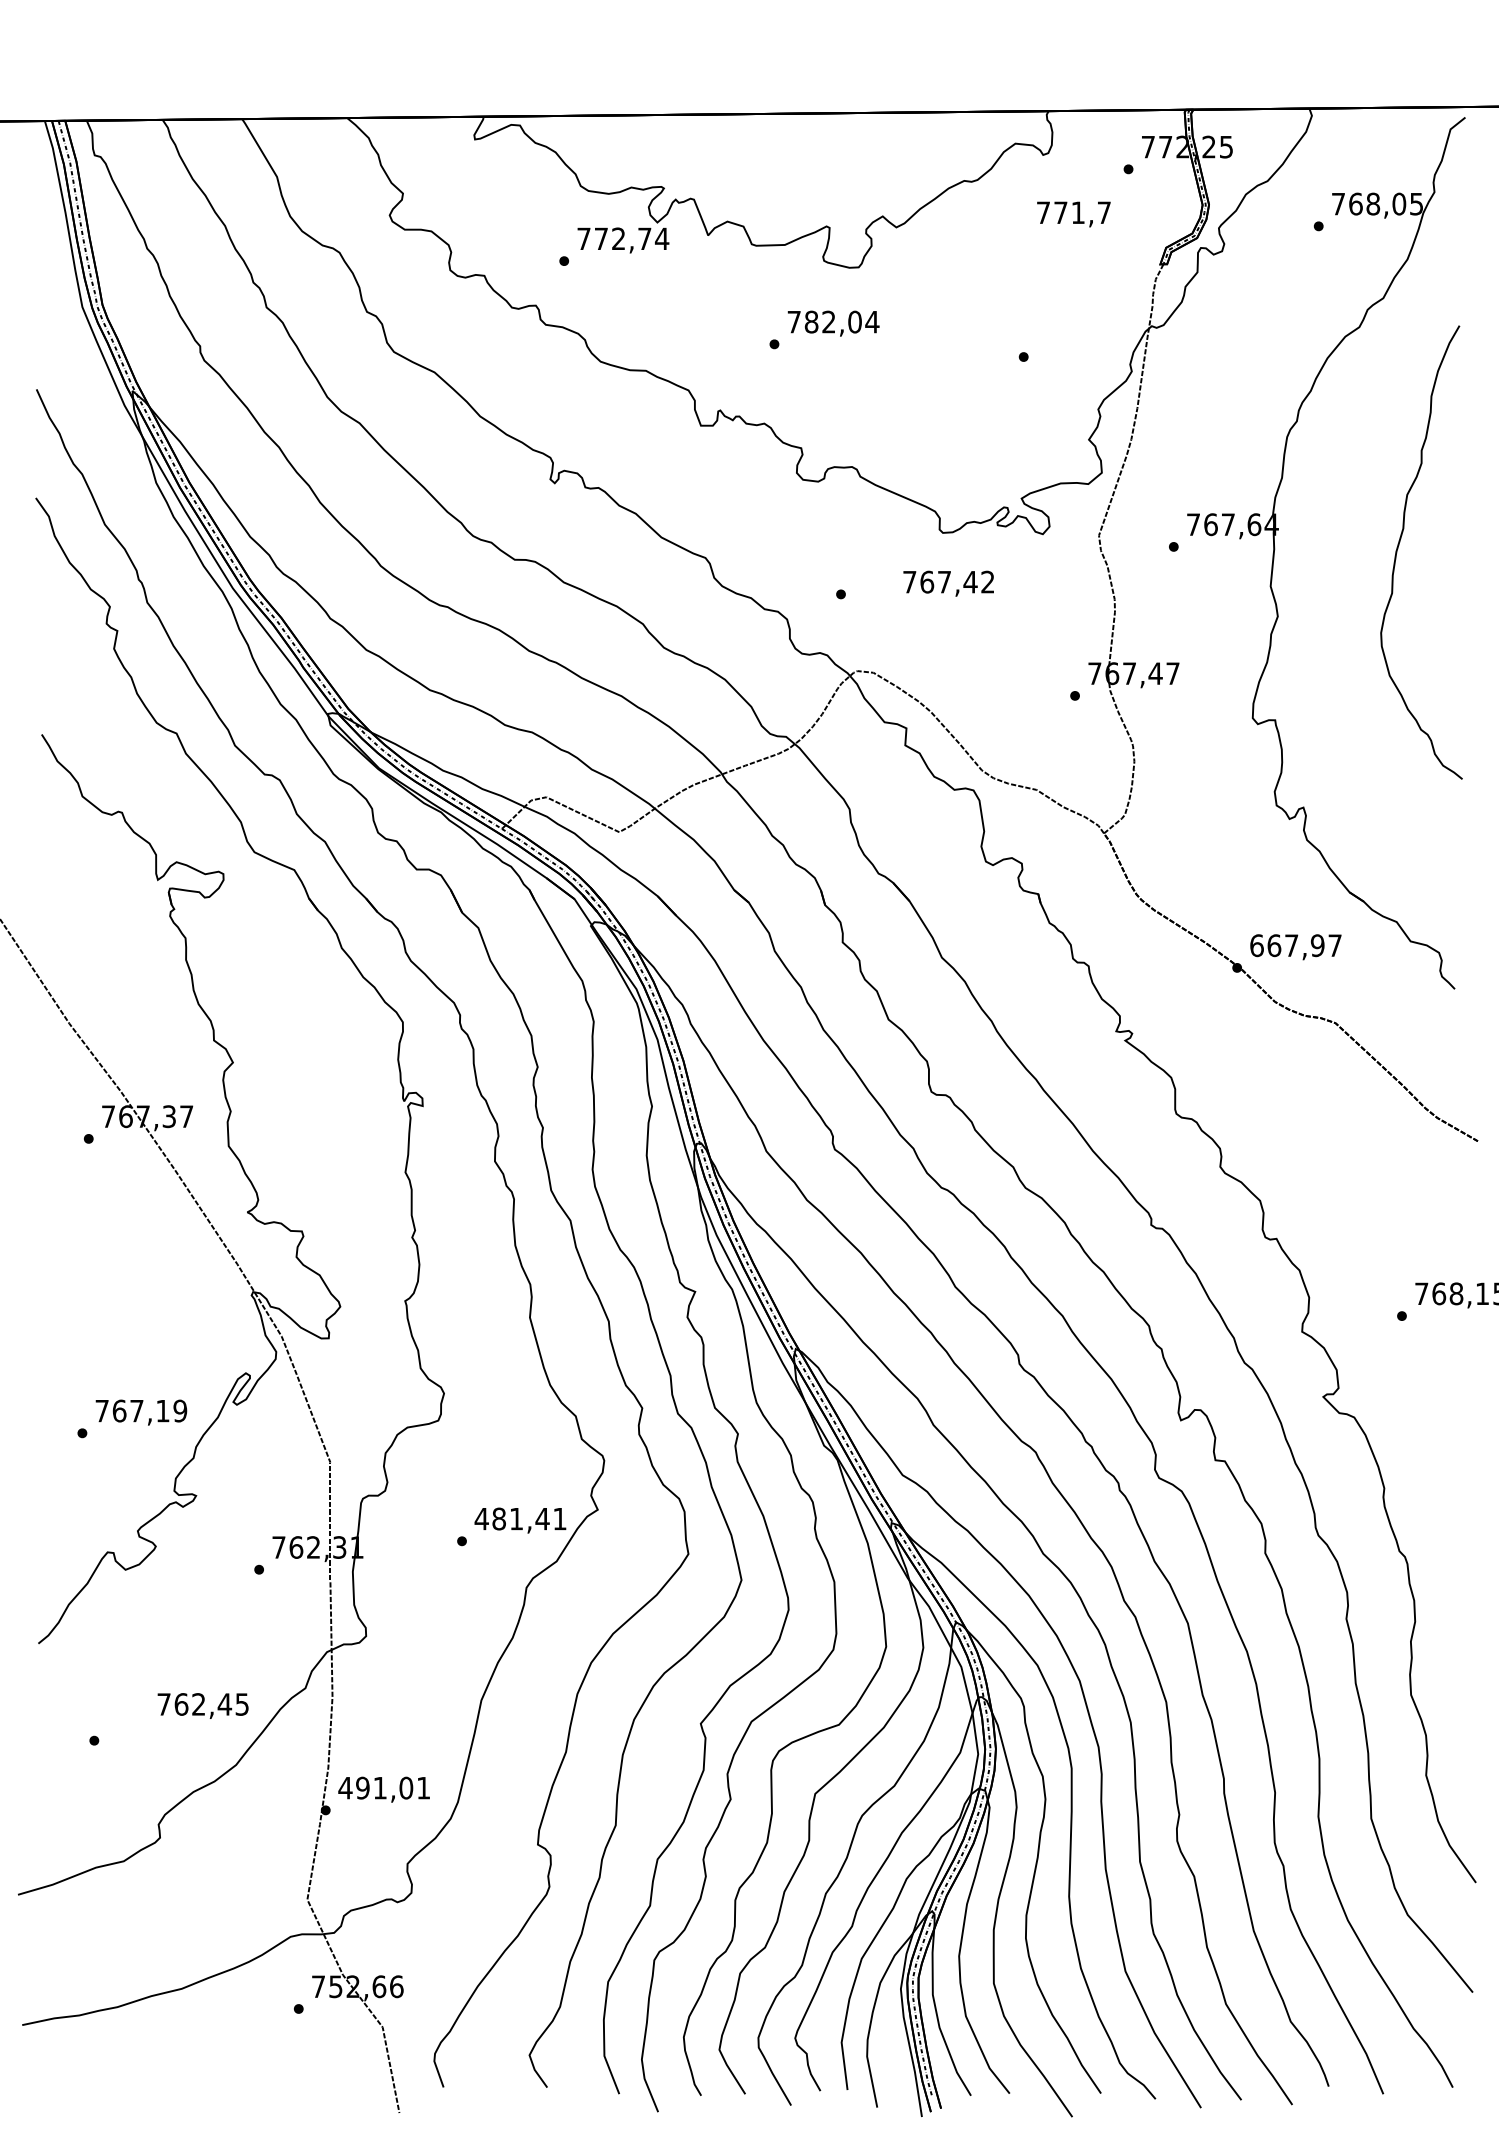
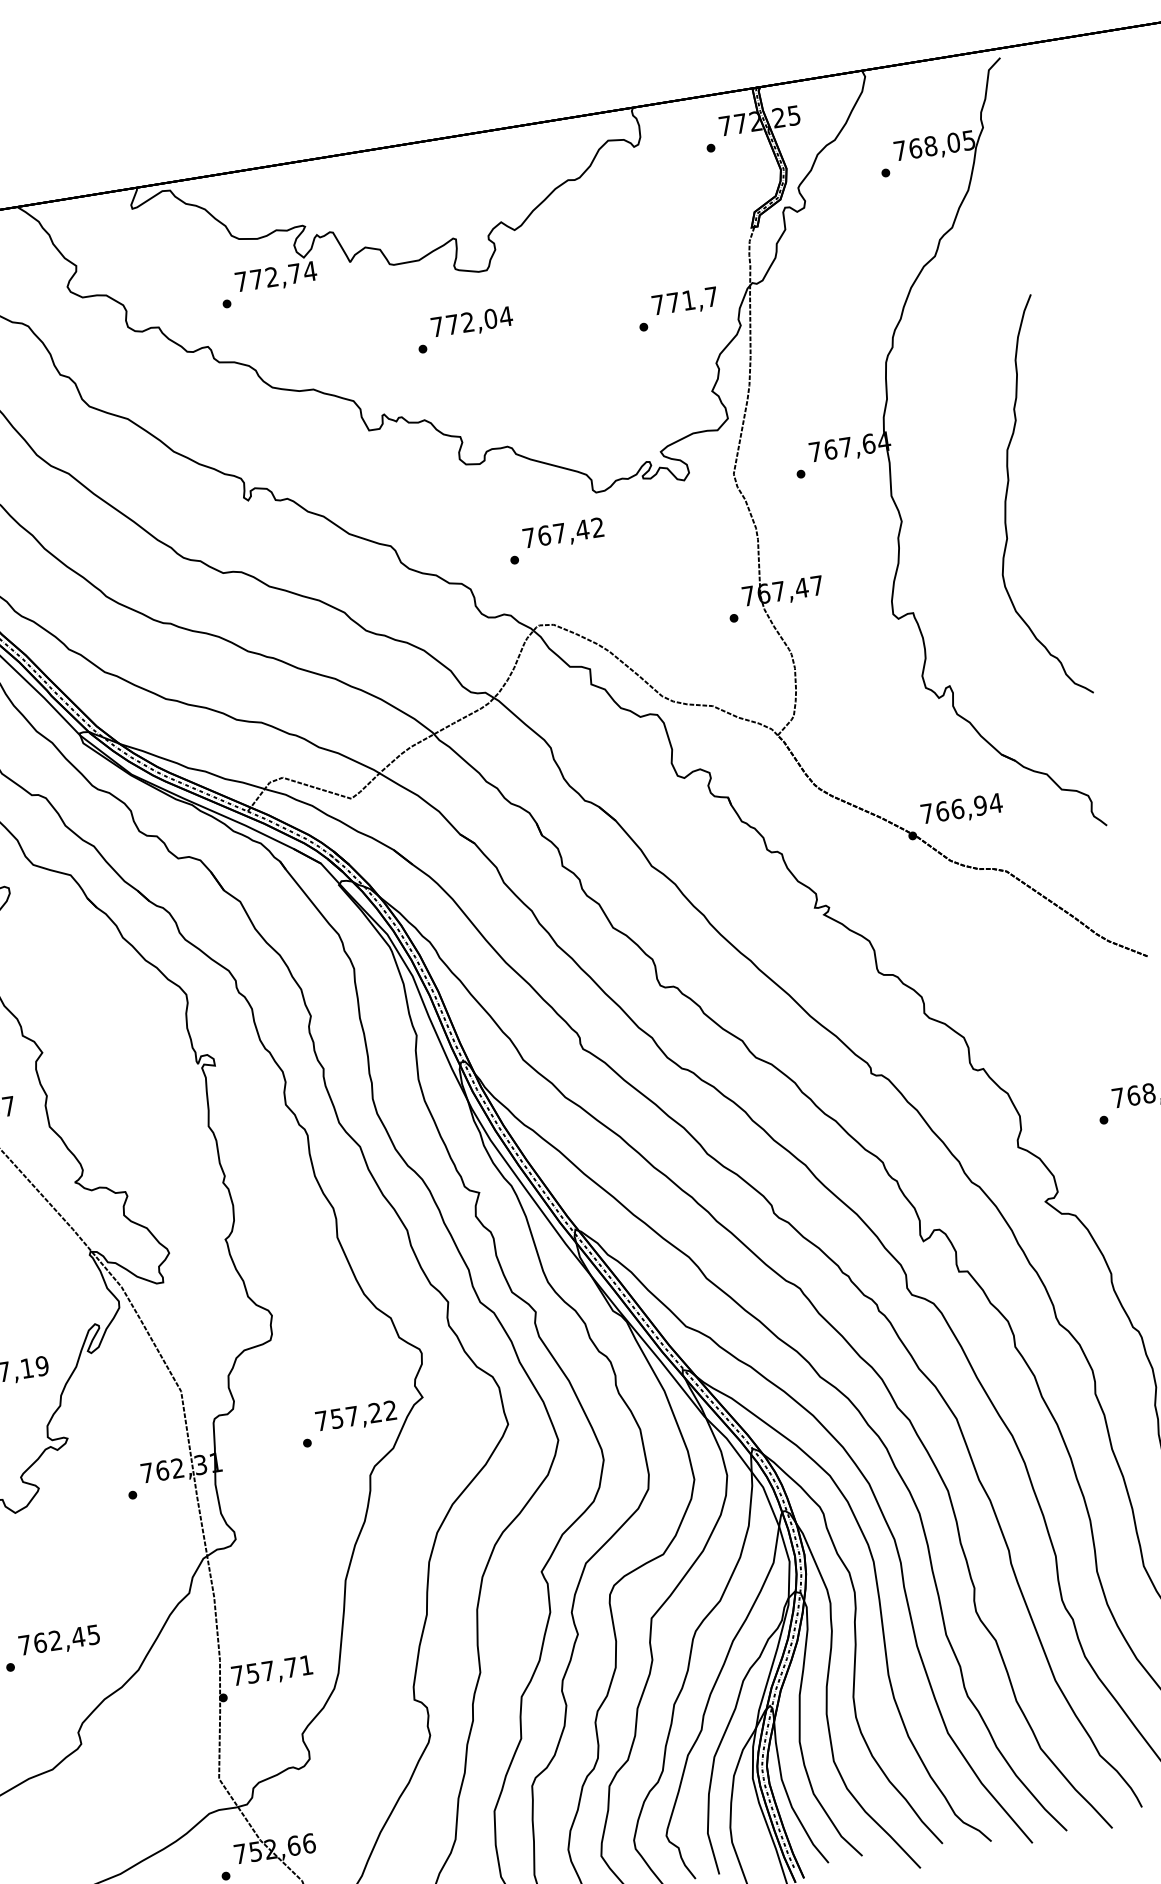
text: (1073, 214) -> (684, 302), moved
text: (811, 321) -> (452, 324), 782,04 -> 772,04
curve: (1399, 545) -> (1007, 495), moved
text: (948, 583) -> (563, 534), moved
text: (1296, 945) -> (961, 808), 667,97 -> 766,94
text: (520, 1518) -> (355, 1415), 481,41 -> 757,22
text: (202, 1705) -> (58, 1641), moved
text: (375, 1787) -> (264, 1671), 491,01 -> 757,71

